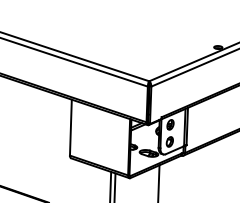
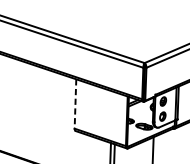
line: (70, 127) -> (75, 103), solid -> dashed

